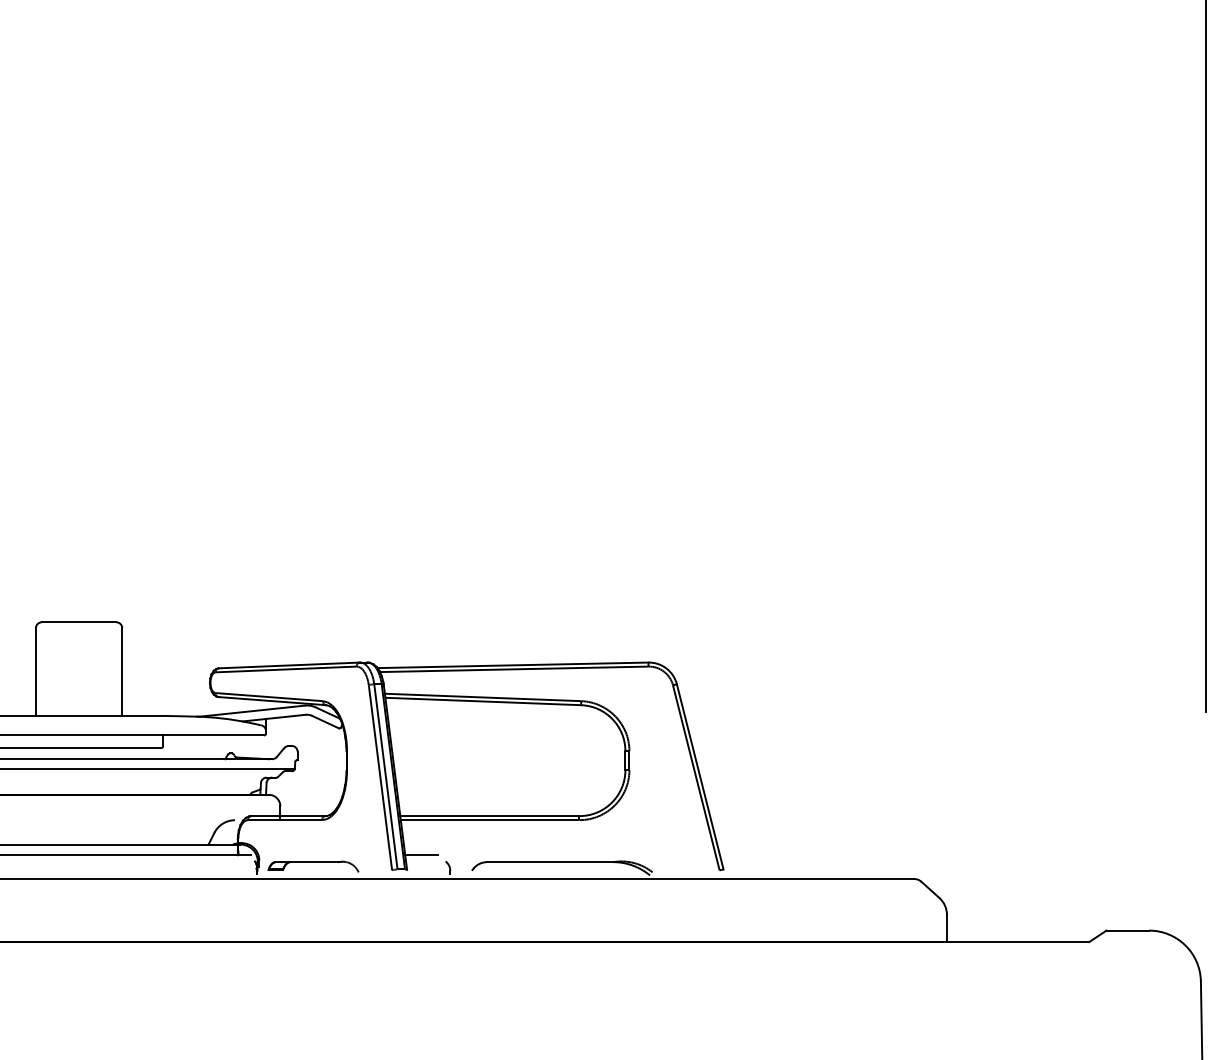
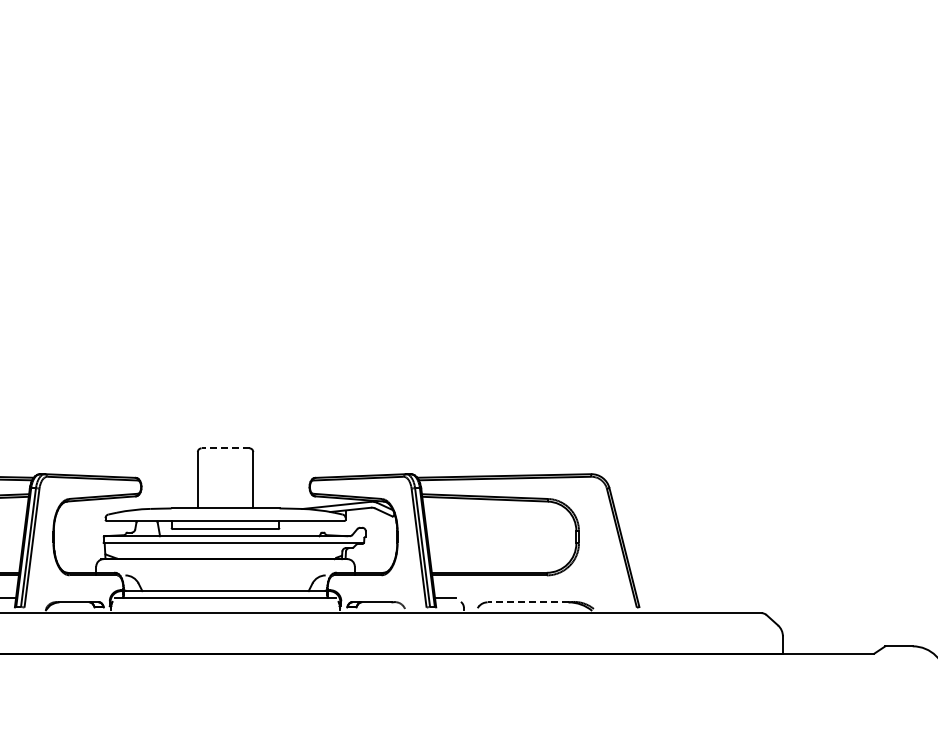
line: (78, 622) -> (225, 448), solid -> dashed
line: (550, 862) -> (528, 602), solid -> dashed

